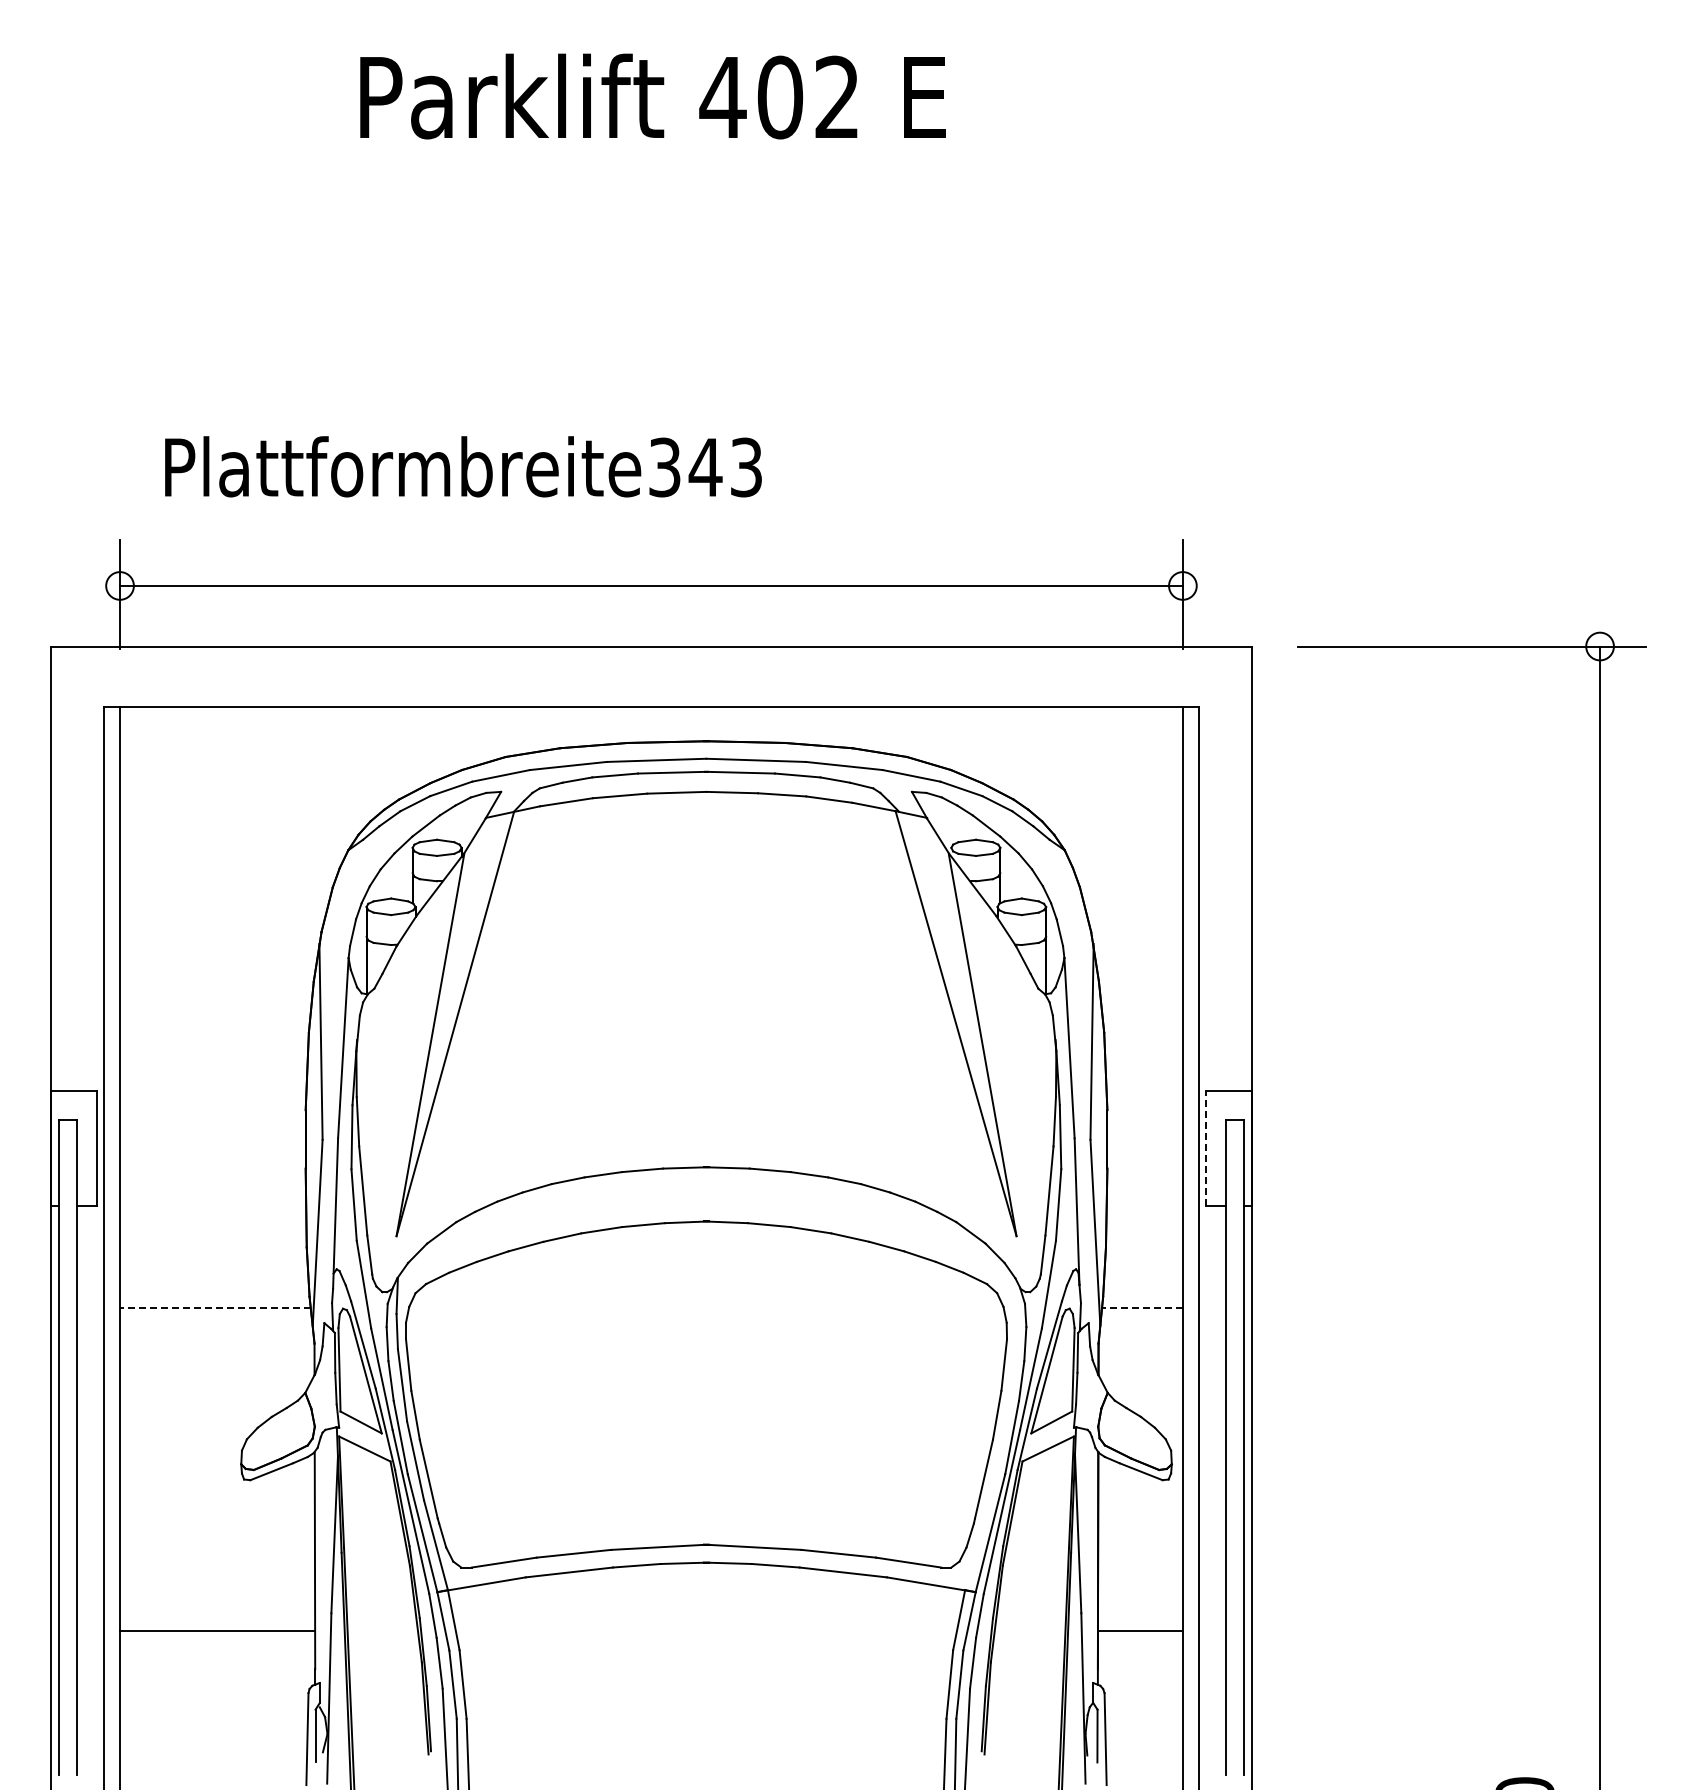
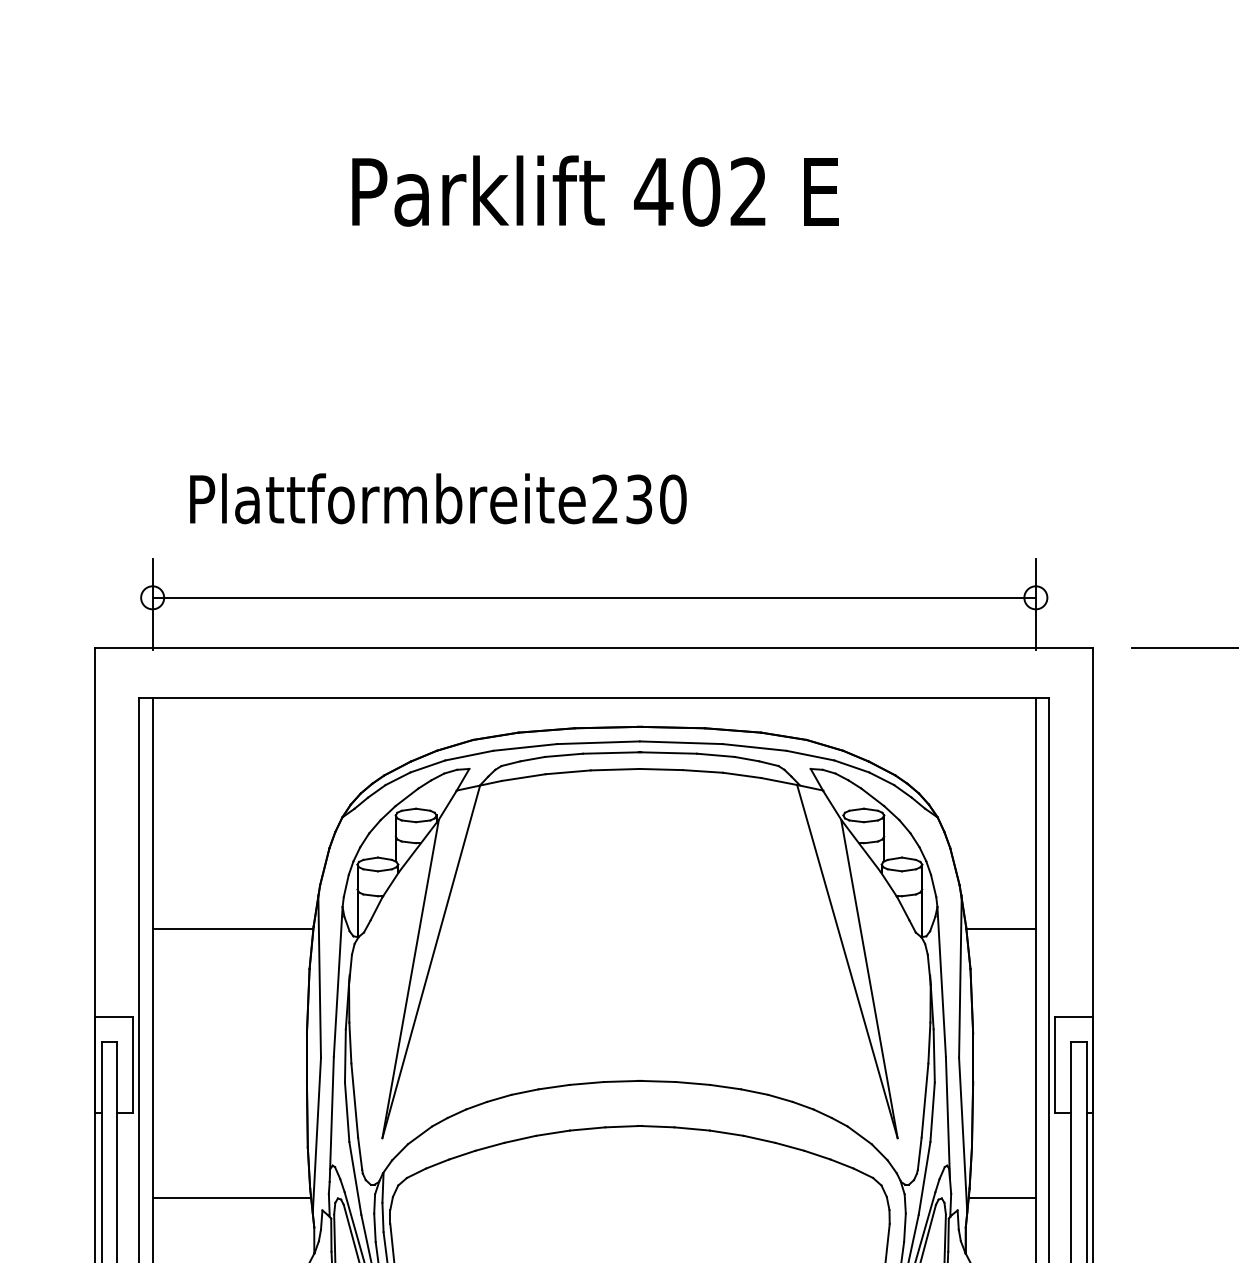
text: (705, 467) -> (639, 499), 343 -> 230
line: (216, 984) -> (232, 929), added
line: (1140, 984) -> (1000, 929), added
line: (1205, 1148) -> (1054, 1065), dashed -> solid
line: (214, 1307) -> (231, 1197), dashed -> solid
line: (1141, 1307) -> (1001, 1197), dashed -> solid

